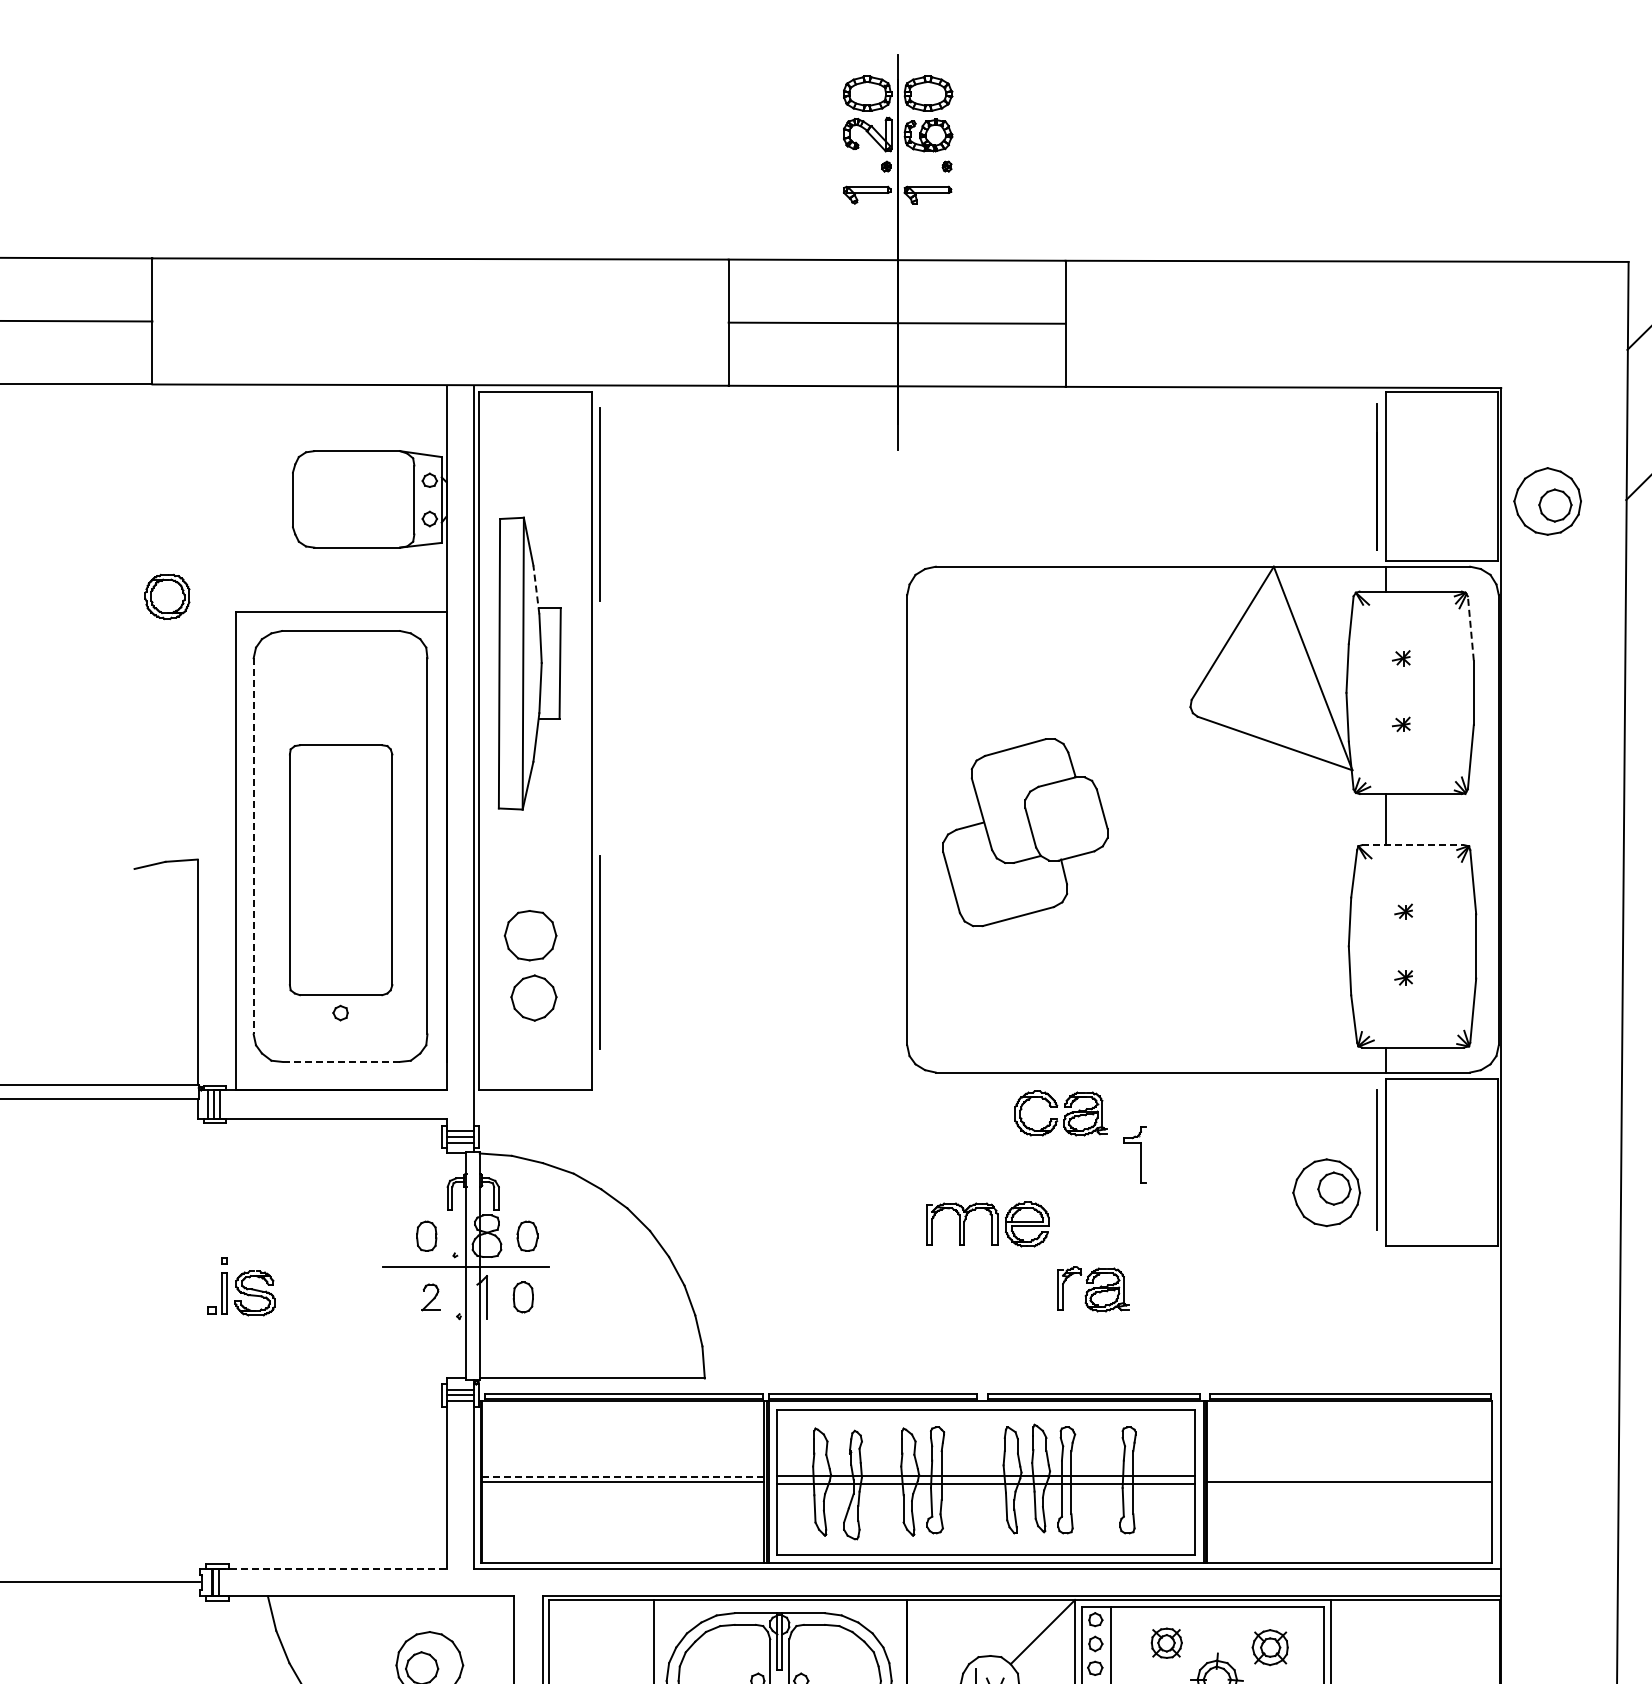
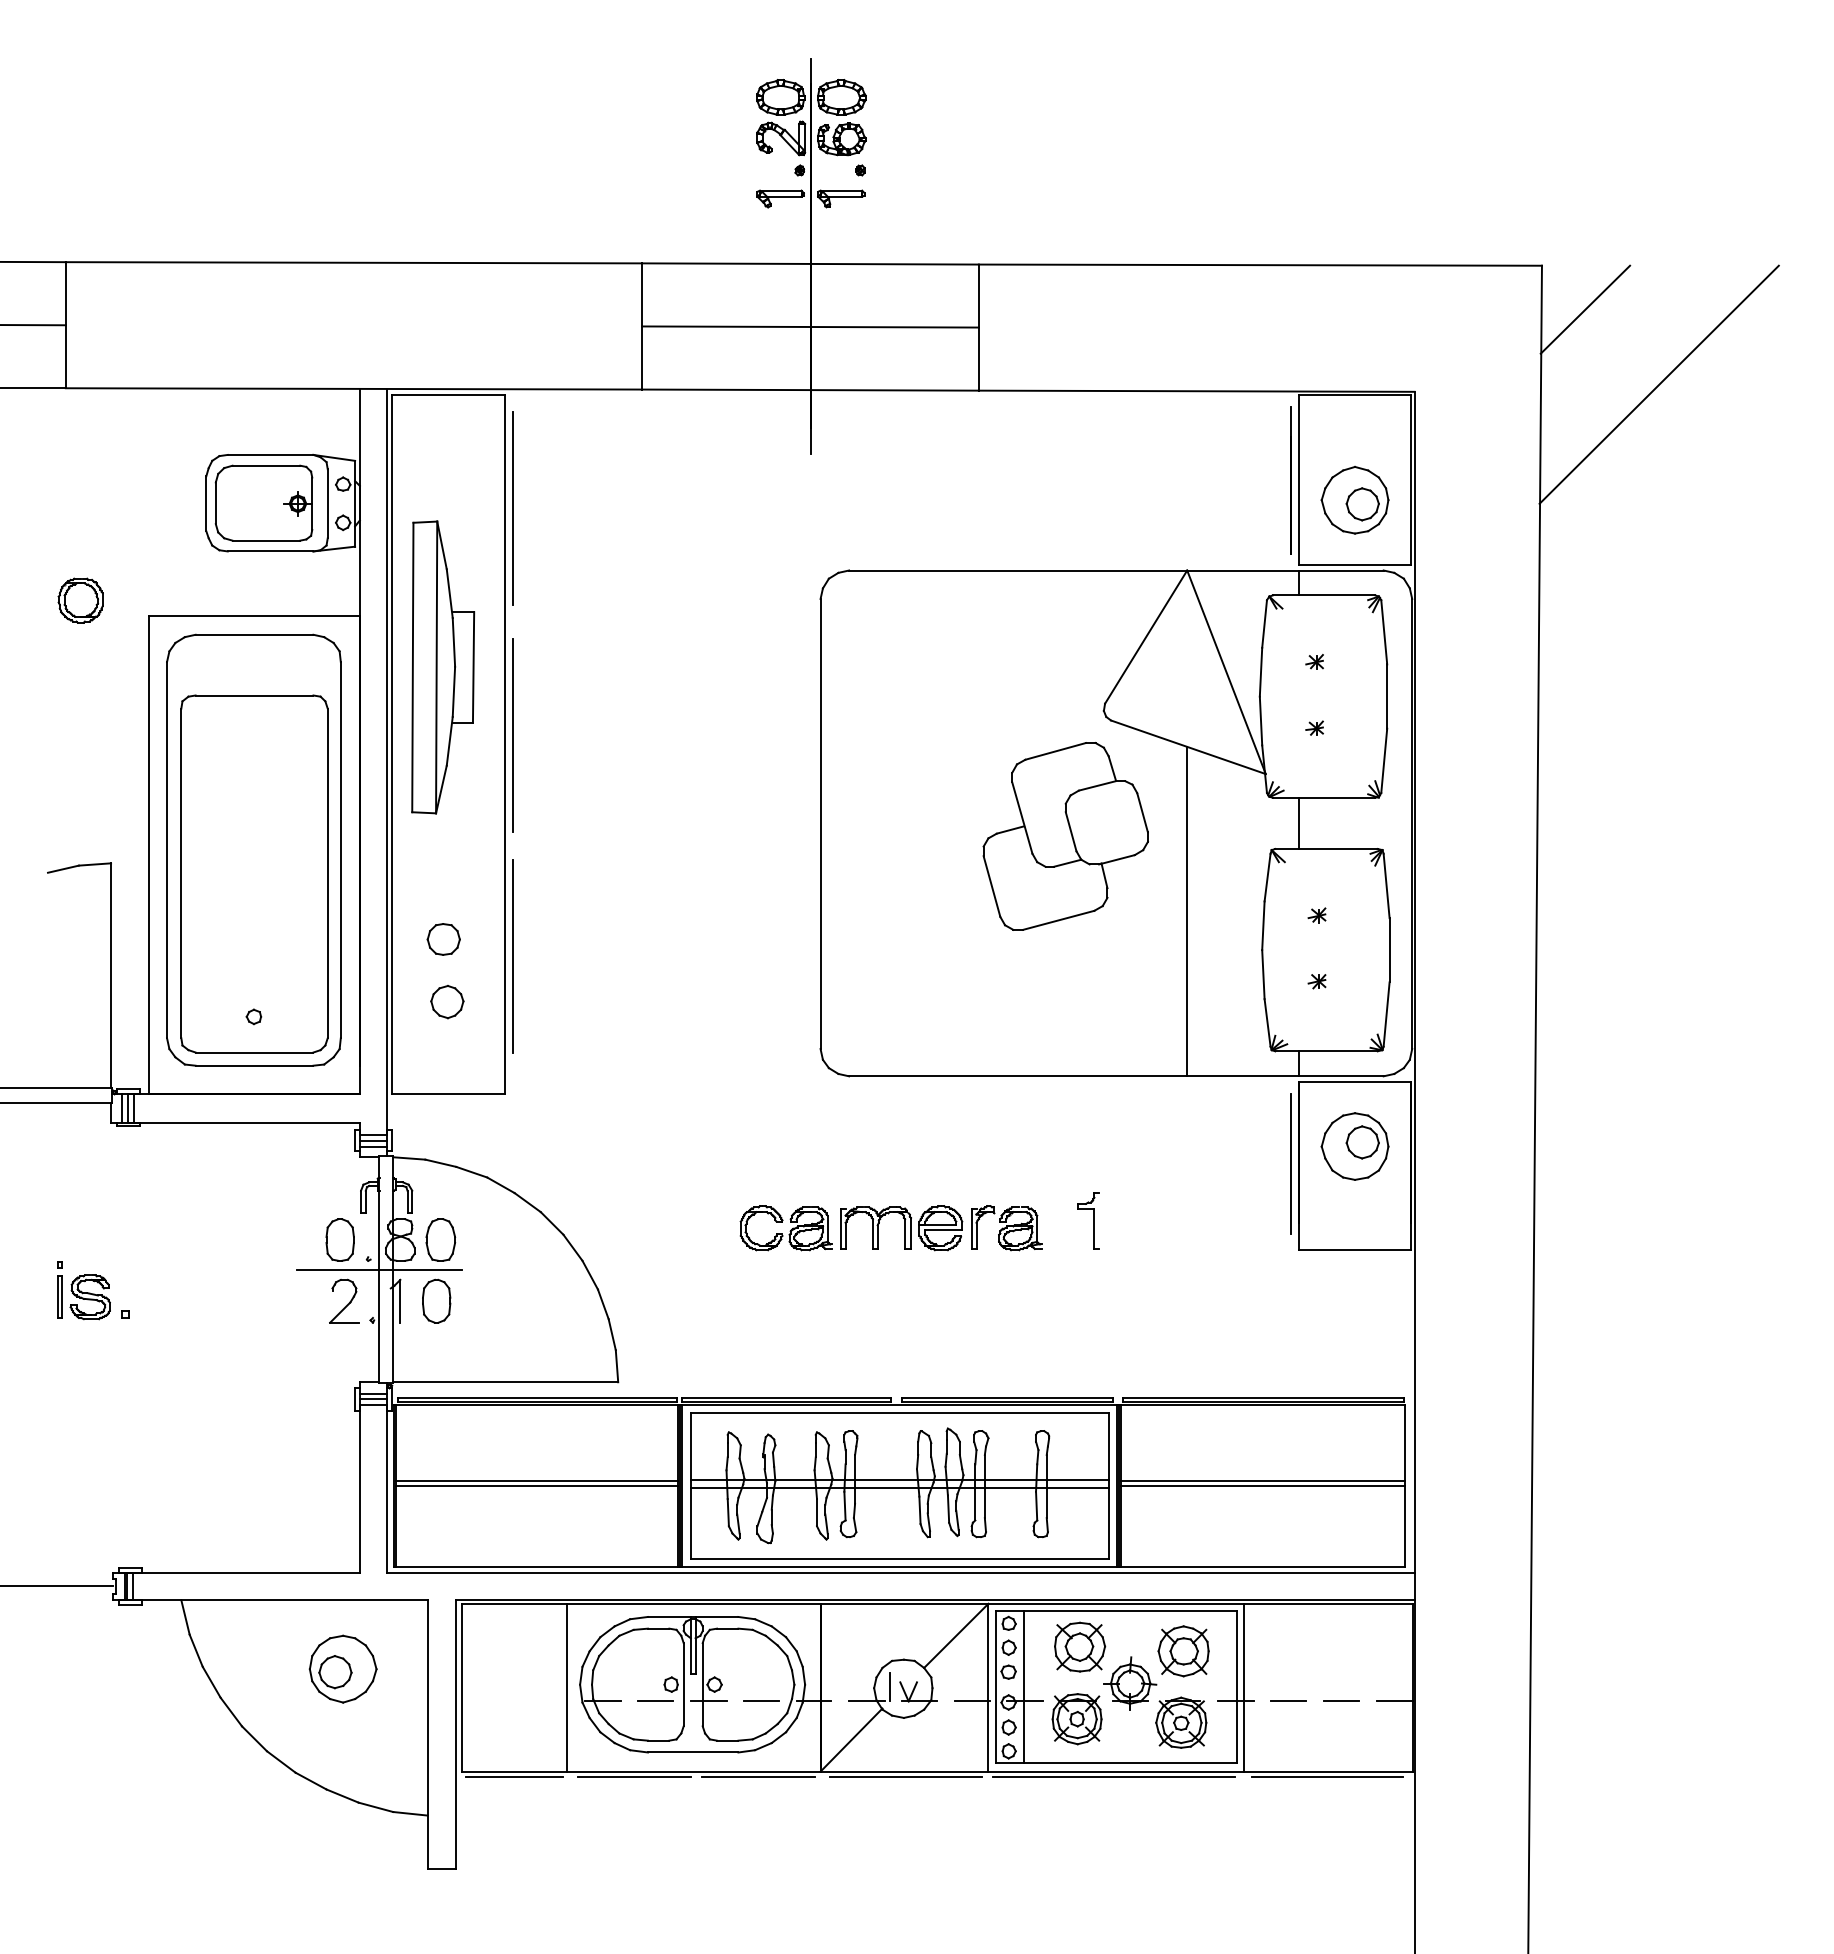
part: (350, 498) -> (263, 502), added
part: (1547, 500) -> (1354, 499), moved
line: (536, 589) -> (449, 593), dashed -> solid
line: (1471, 627) -> (1384, 631), dashed -> solid
line: (600, 731) -> (513, 735), added
part: (1025, 832) -> (1065, 836), moved
line: (1414, 844) -> (1327, 848), dashed -> solid
line: (254, 846) -> (167, 850), dashed -> solid
part: (341, 869) -> (254, 873), size x1.43
line: (1274, 907) -> (1187, 911), added
part: (530, 935) -> (443, 939), size x0.62
part: (534, 998) -> (447, 1002), size x0.71
line: (341, 1061) -> (254, 1065), dashed -> solid
part: (1060, 1113) -> (785, 1228), moved
part: (1135, 1154) -> (1088, 1220), moved
part: (1326, 1192) -> (1354, 1146), moved
part: (426, 1235) -> (339, 1239), size x1.43
part: (527, 1235) -> (440, 1239), size x1.43
part: (248, 1286) -> (83, 1290), moved
part: (1093, 1289) -> (1006, 1228), moved
part: (431, 1296) -> (344, 1300), size x1.67
part: (523, 1296) -> (436, 1300), size x1.43
line: (624, 1477) -> (537, 1481), dashed -> solid
line: (1349, 1477) -> (1262, 1481), added
line: (333, 1568) -> (246, 1572), dashed -> solid
part: (1167, 1642) -> (1080, 1646), size x1.67
part: (1270, 1647) -> (1183, 1651), size x1.43

